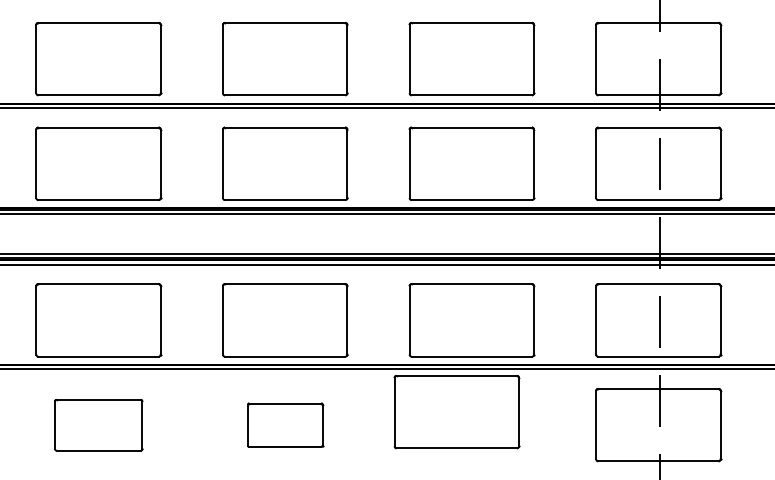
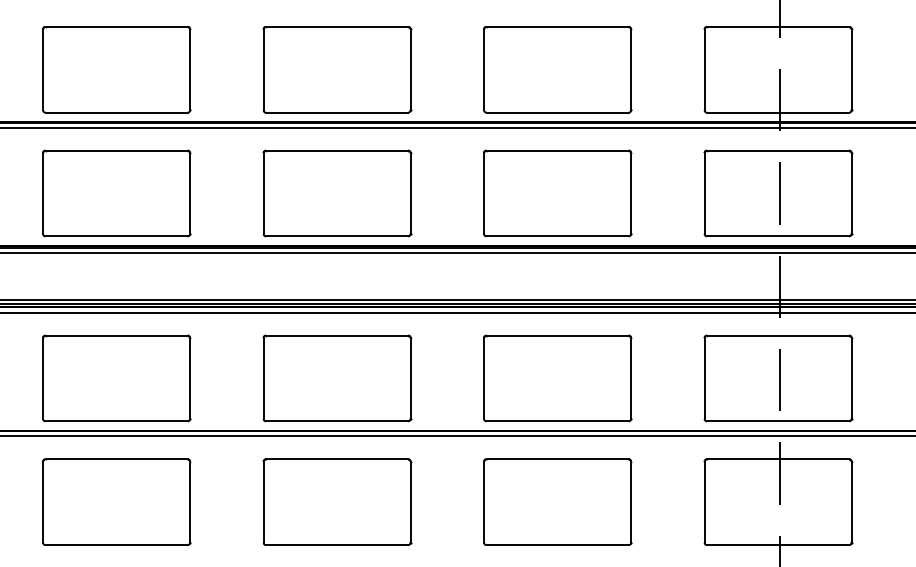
part: (456, 412) -> (557, 502), moved
part: (98, 425) -> (116, 502), size x1.43
part: (285, 425) -> (337, 502), size x1.67

